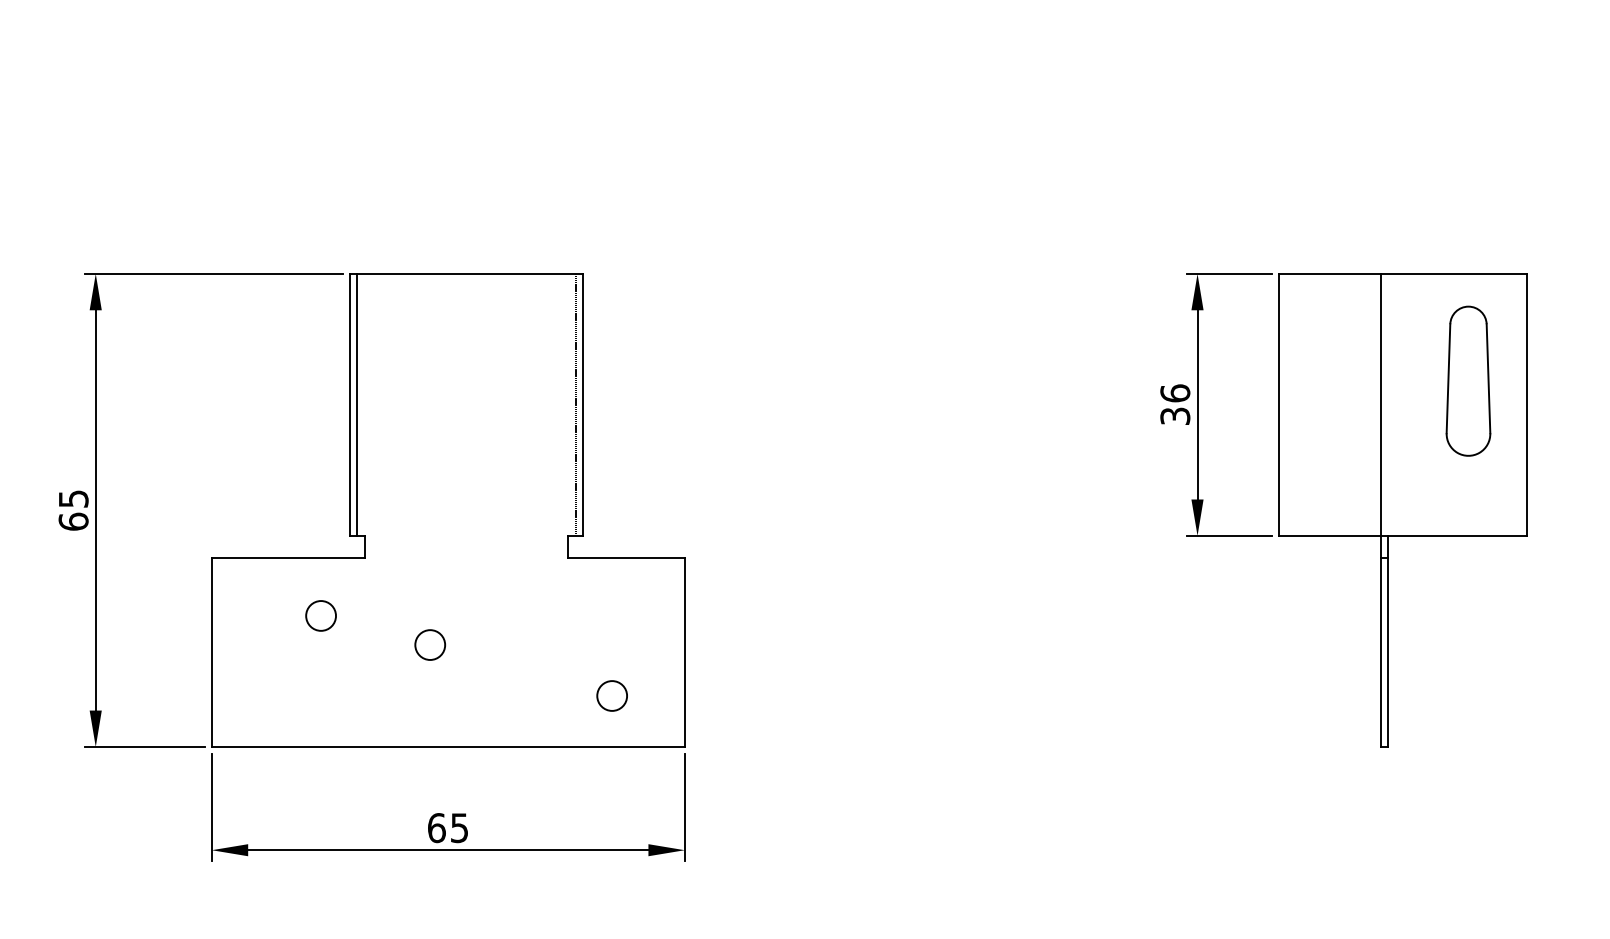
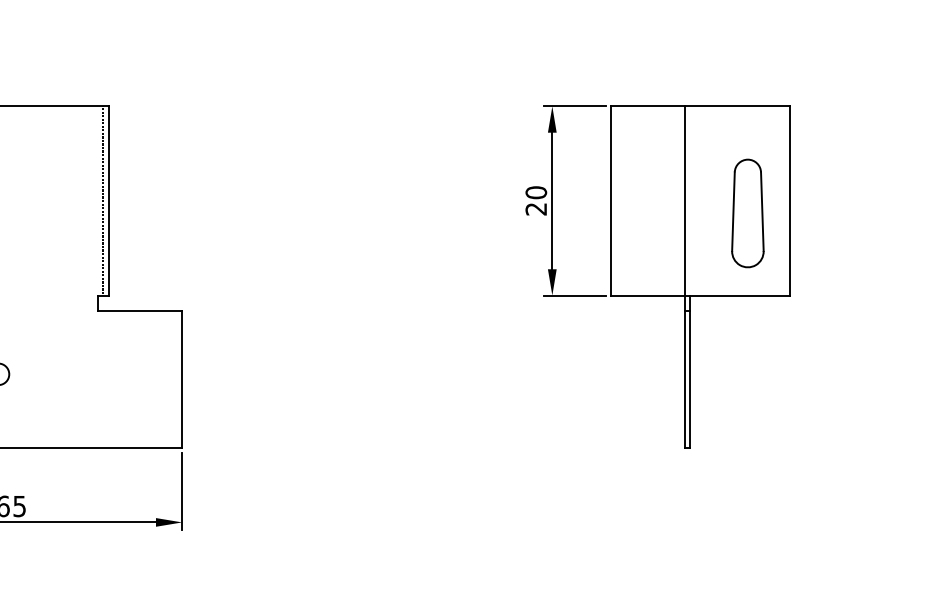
part: (1468, 380) -> (747, 212), moved
text: (1175, 404) -> (536, 200), 36 -> 20
circle: (611, 695) -> (129, 410), removed

